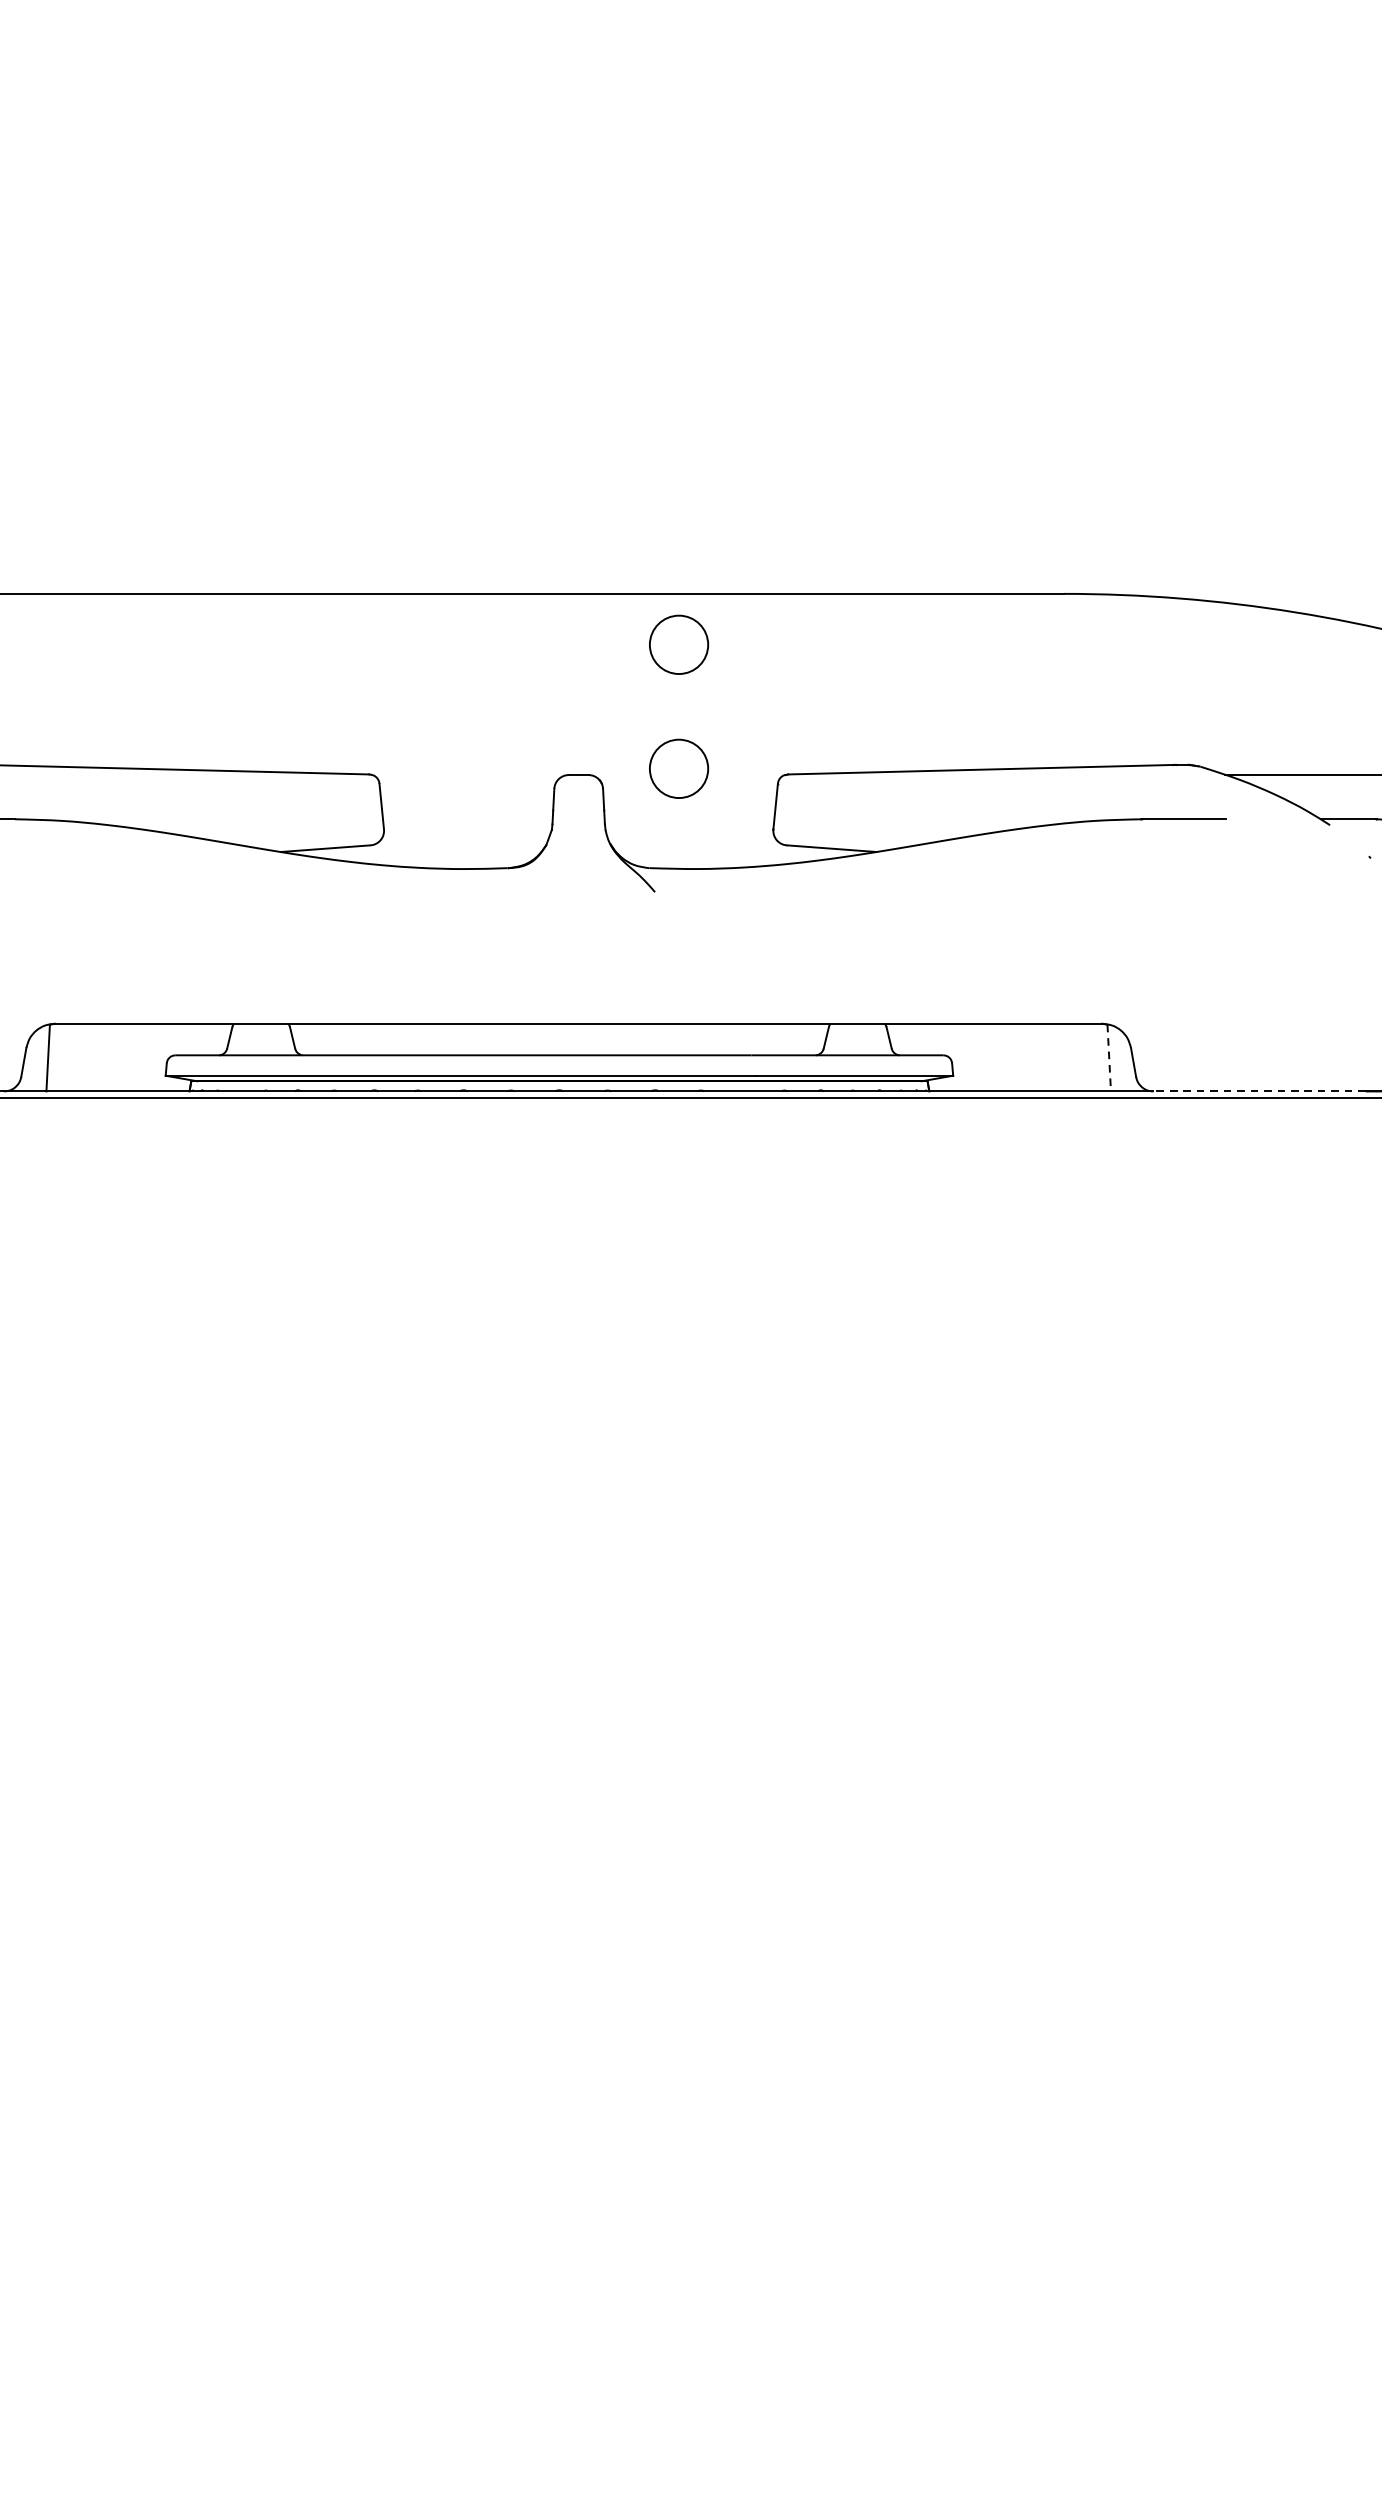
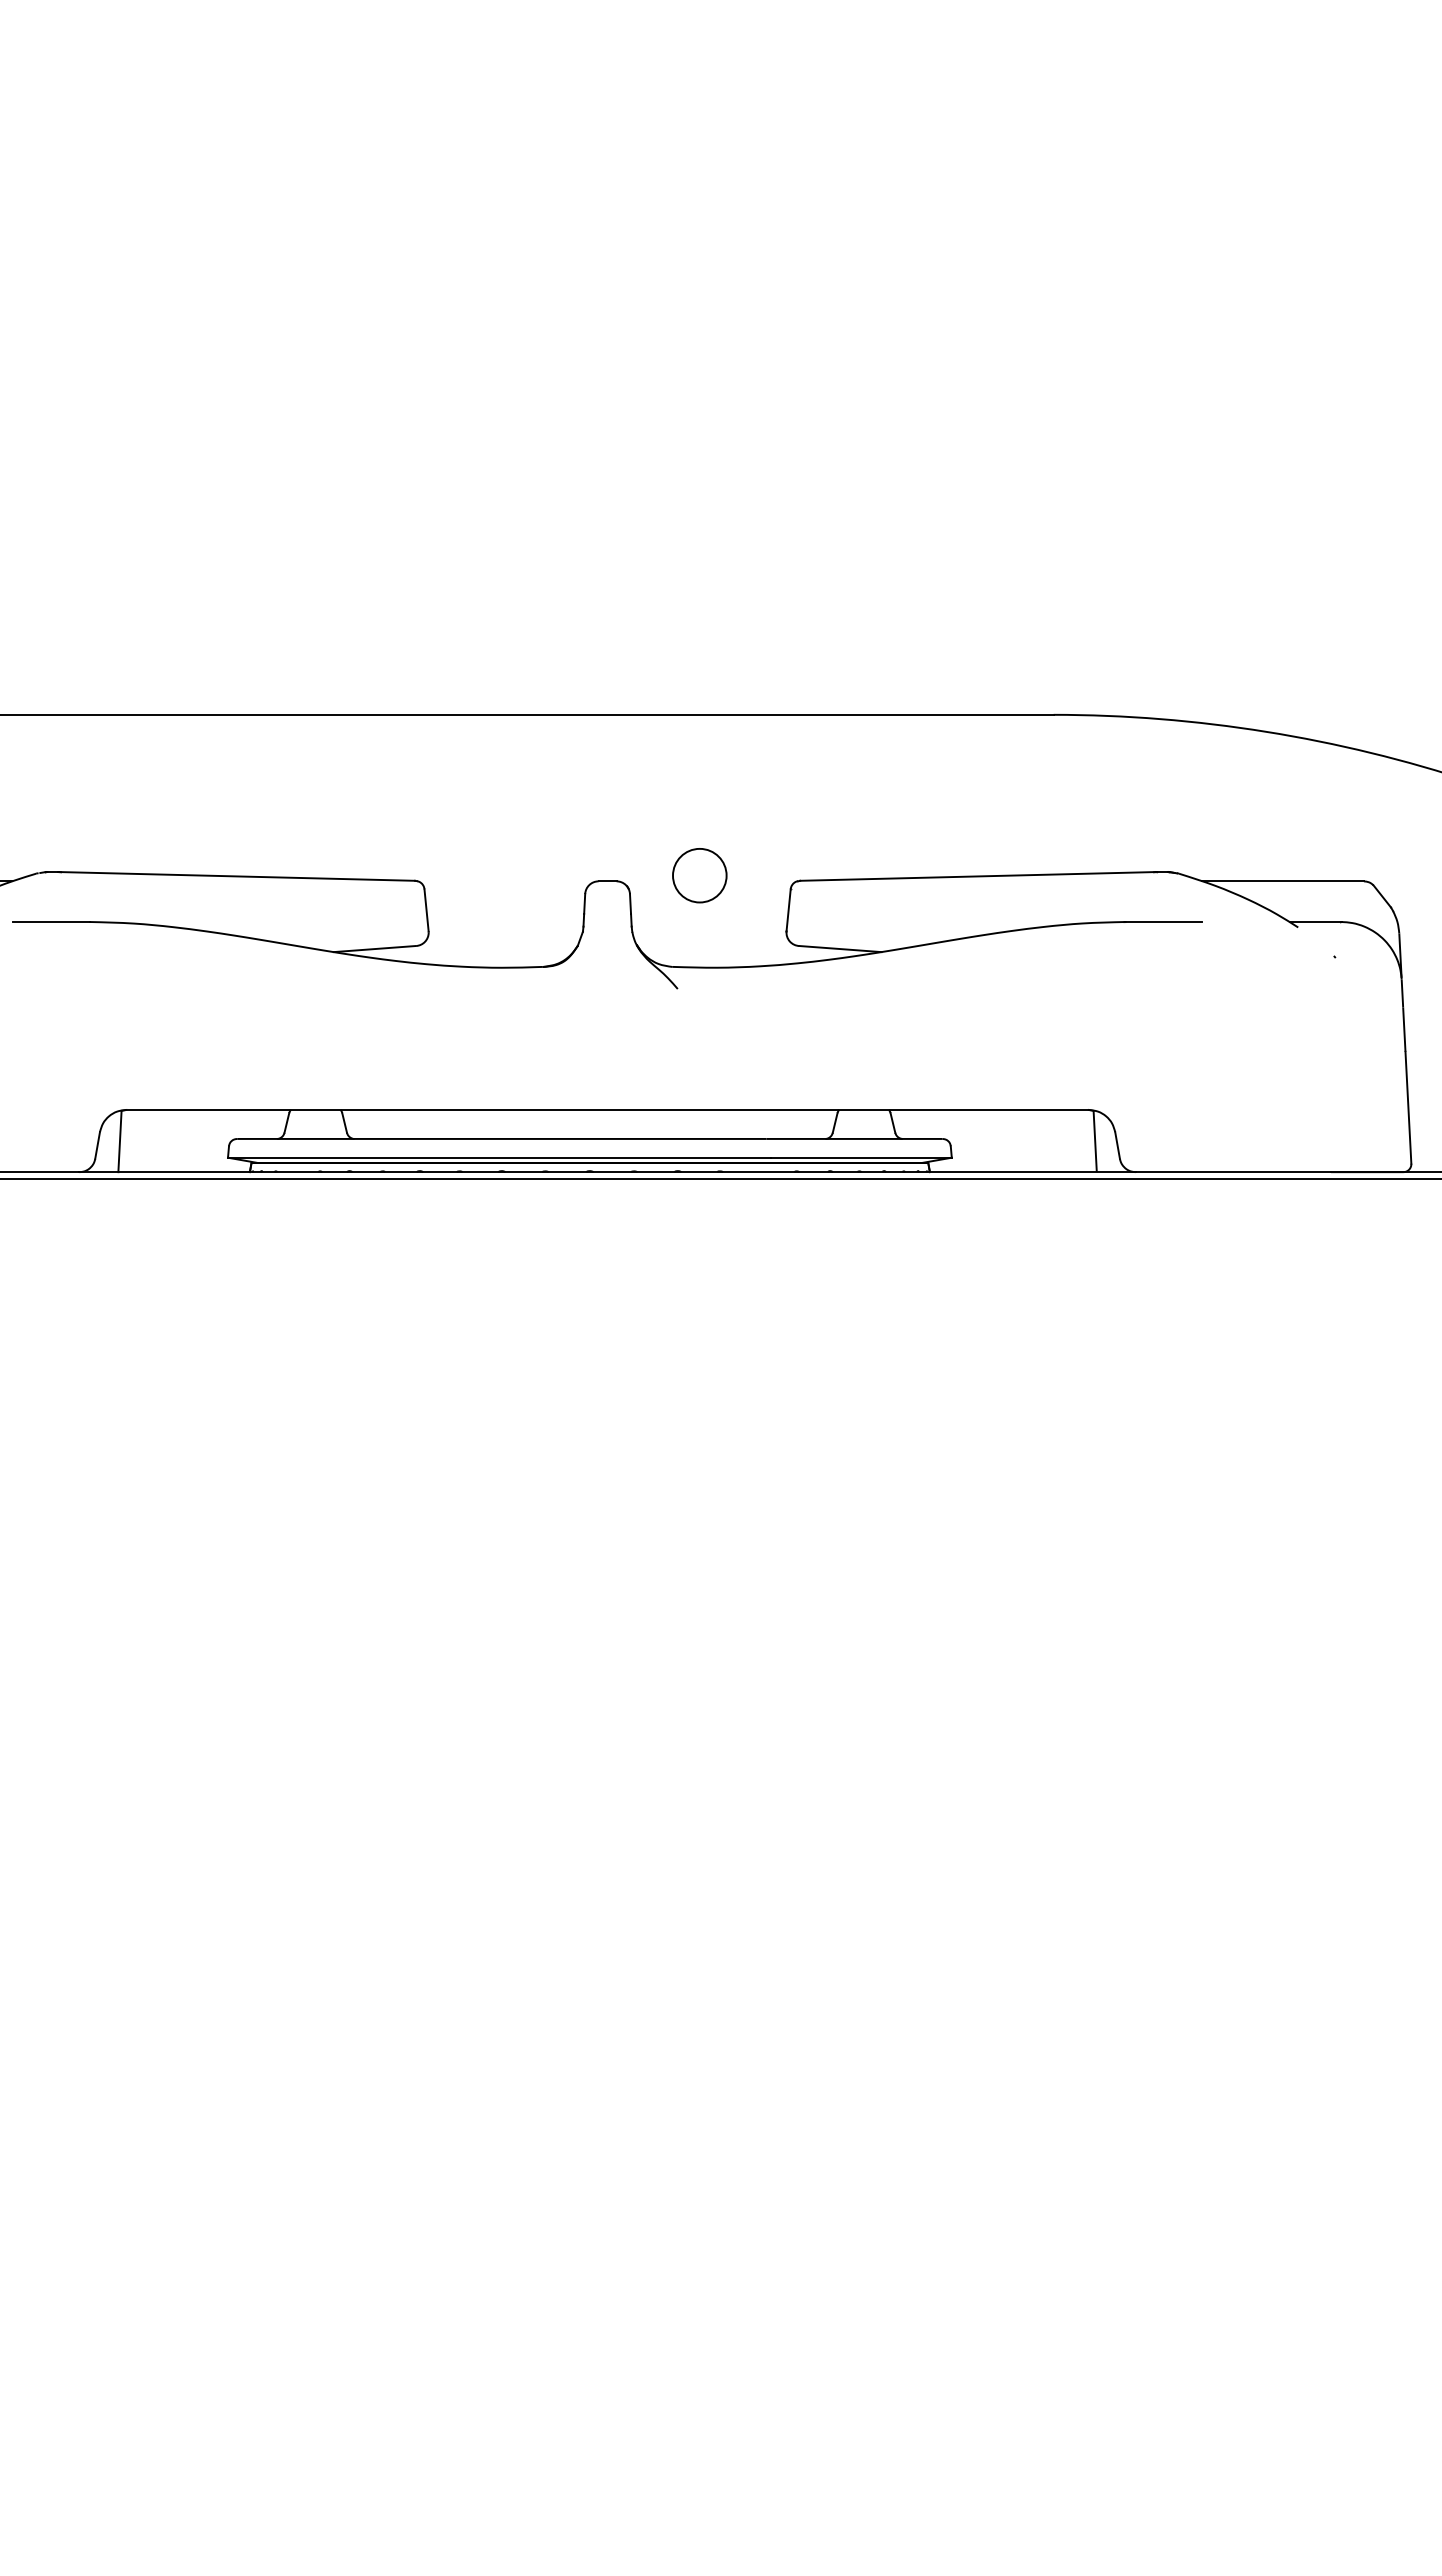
circle: (678, 644) -> (699, 761), removed
line: (1109, 1059) -> (1095, 1142), dashed -> solid
line: (1259, 1091) -> (1233, 1172), dashed -> solid

